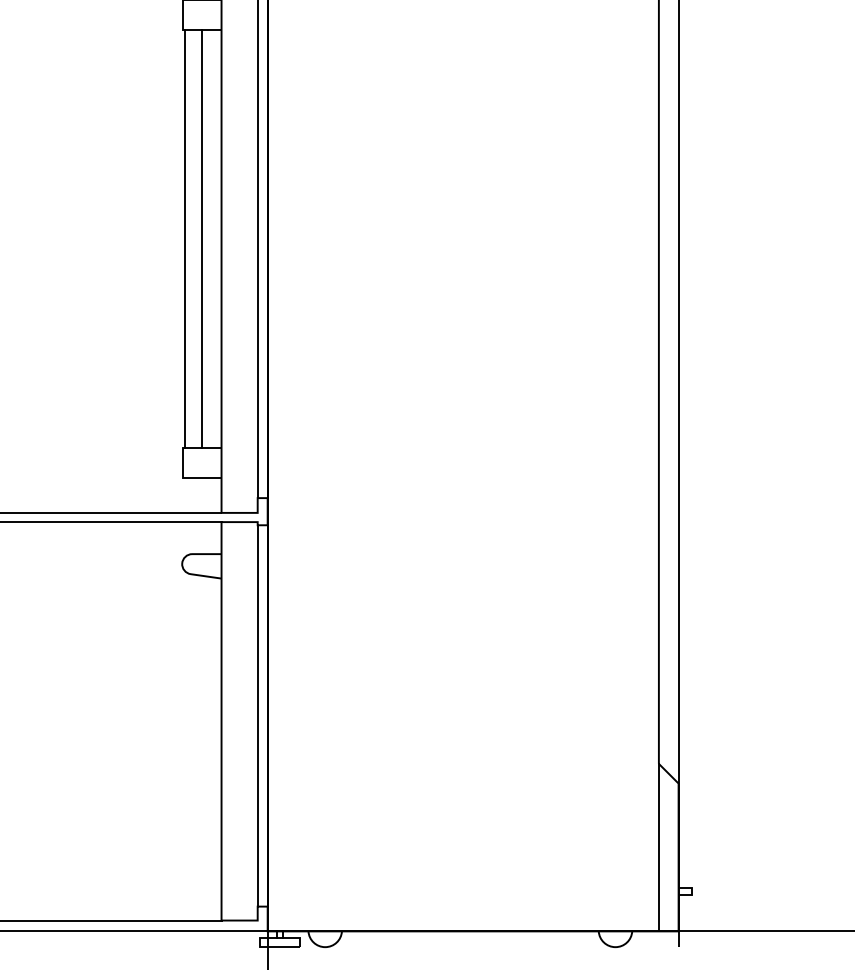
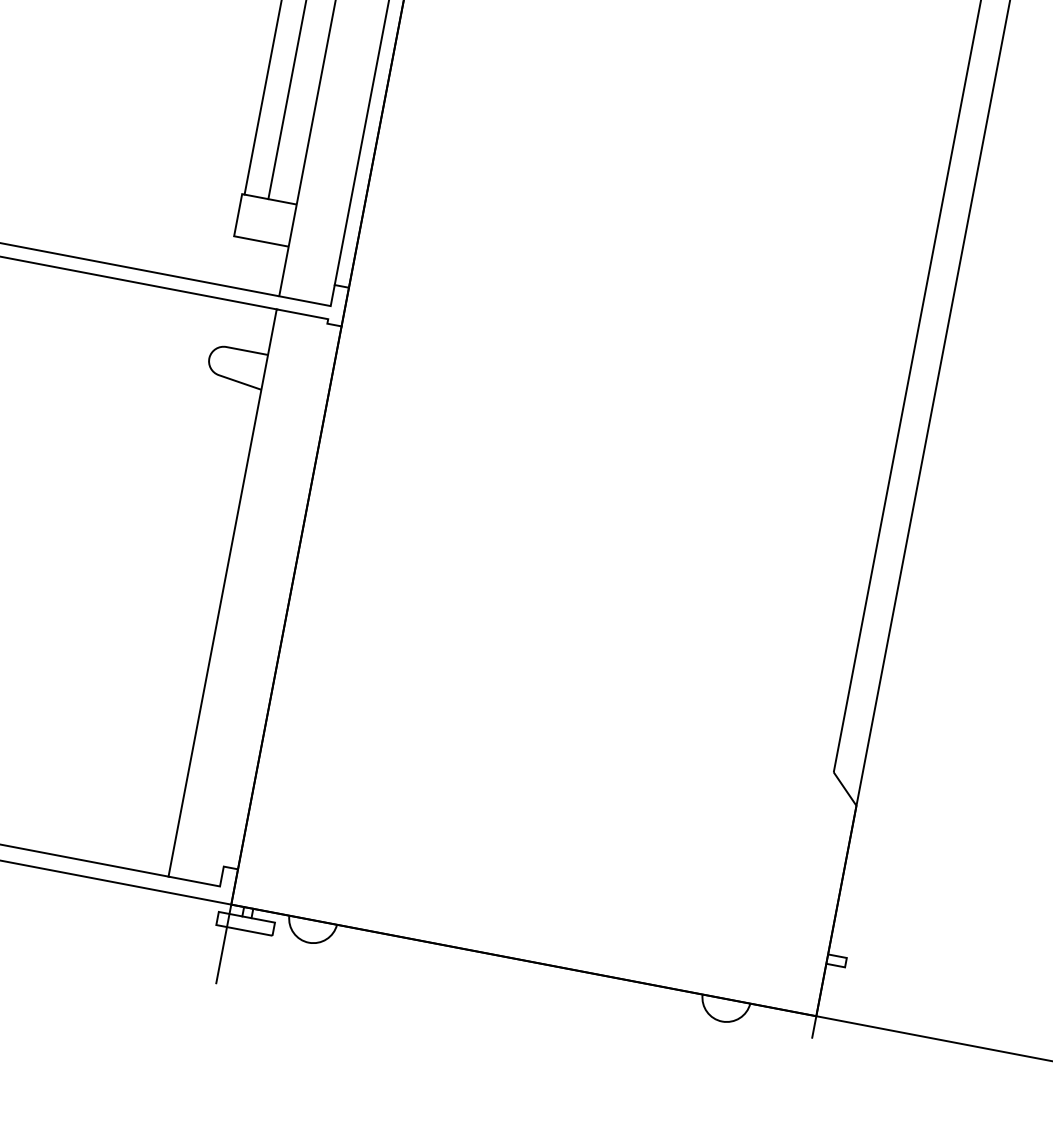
line: (257, 715) -> (275, 594), removed
line: (658, 847) -> (810, 891), removed

